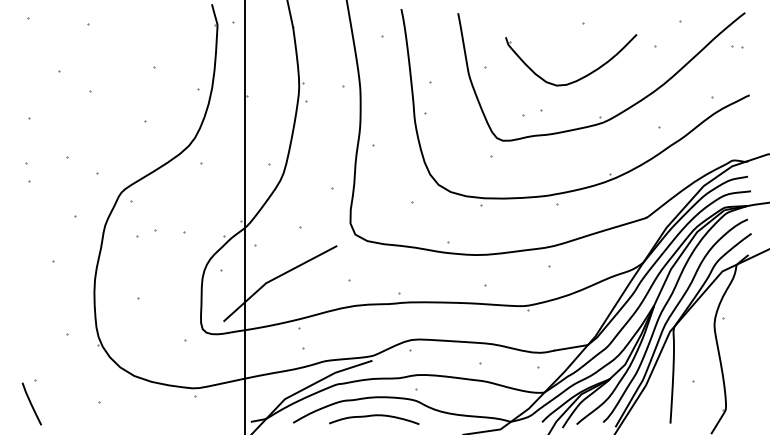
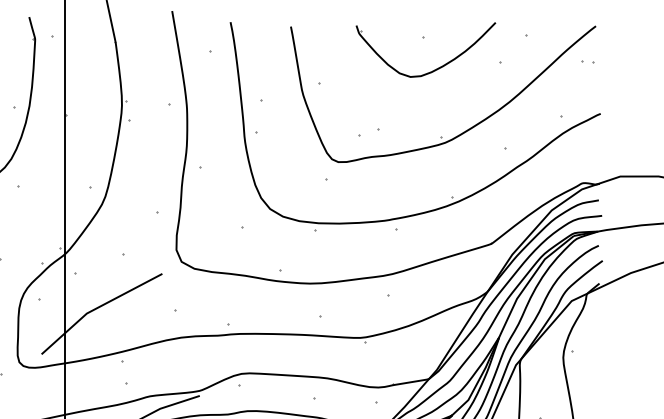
part: (579, 78) -> (434, 69), moved

